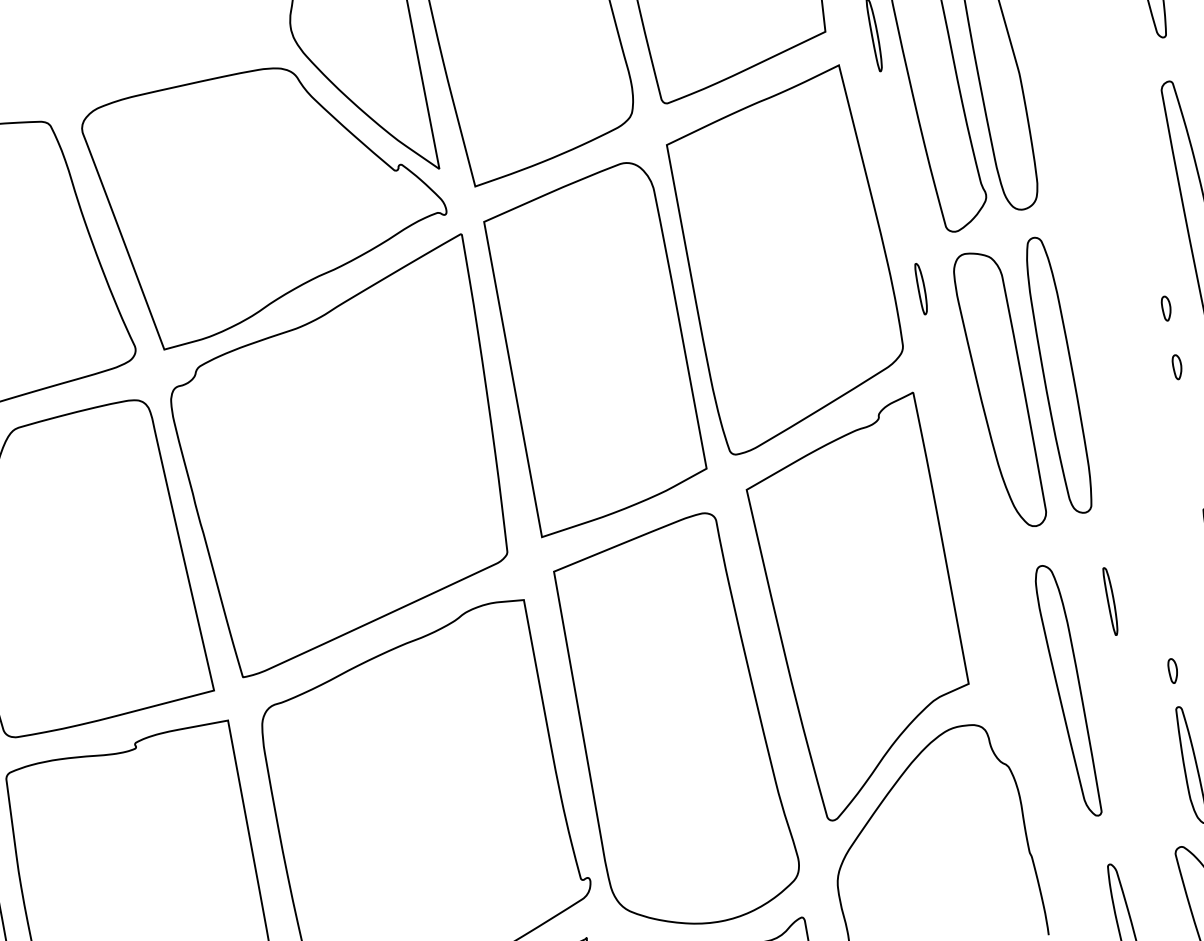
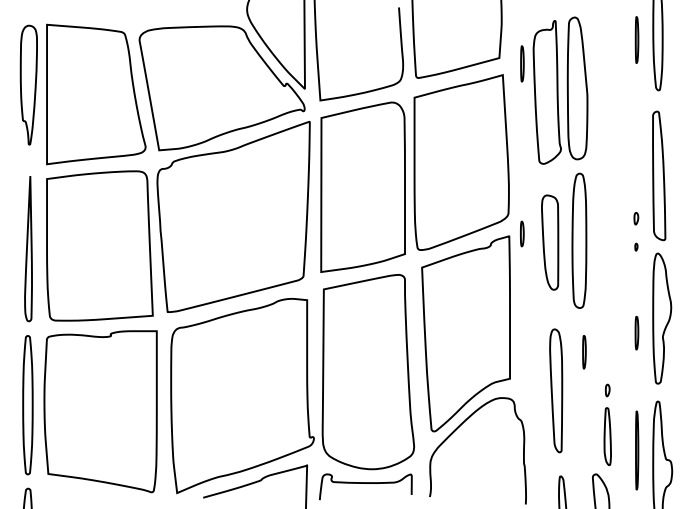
line: (921, 287) -> (522, 233), moved
part: (1177, 365) -> (636, 246), size x0.6
part: (997, 390) -> (549, 242), size x0.7

